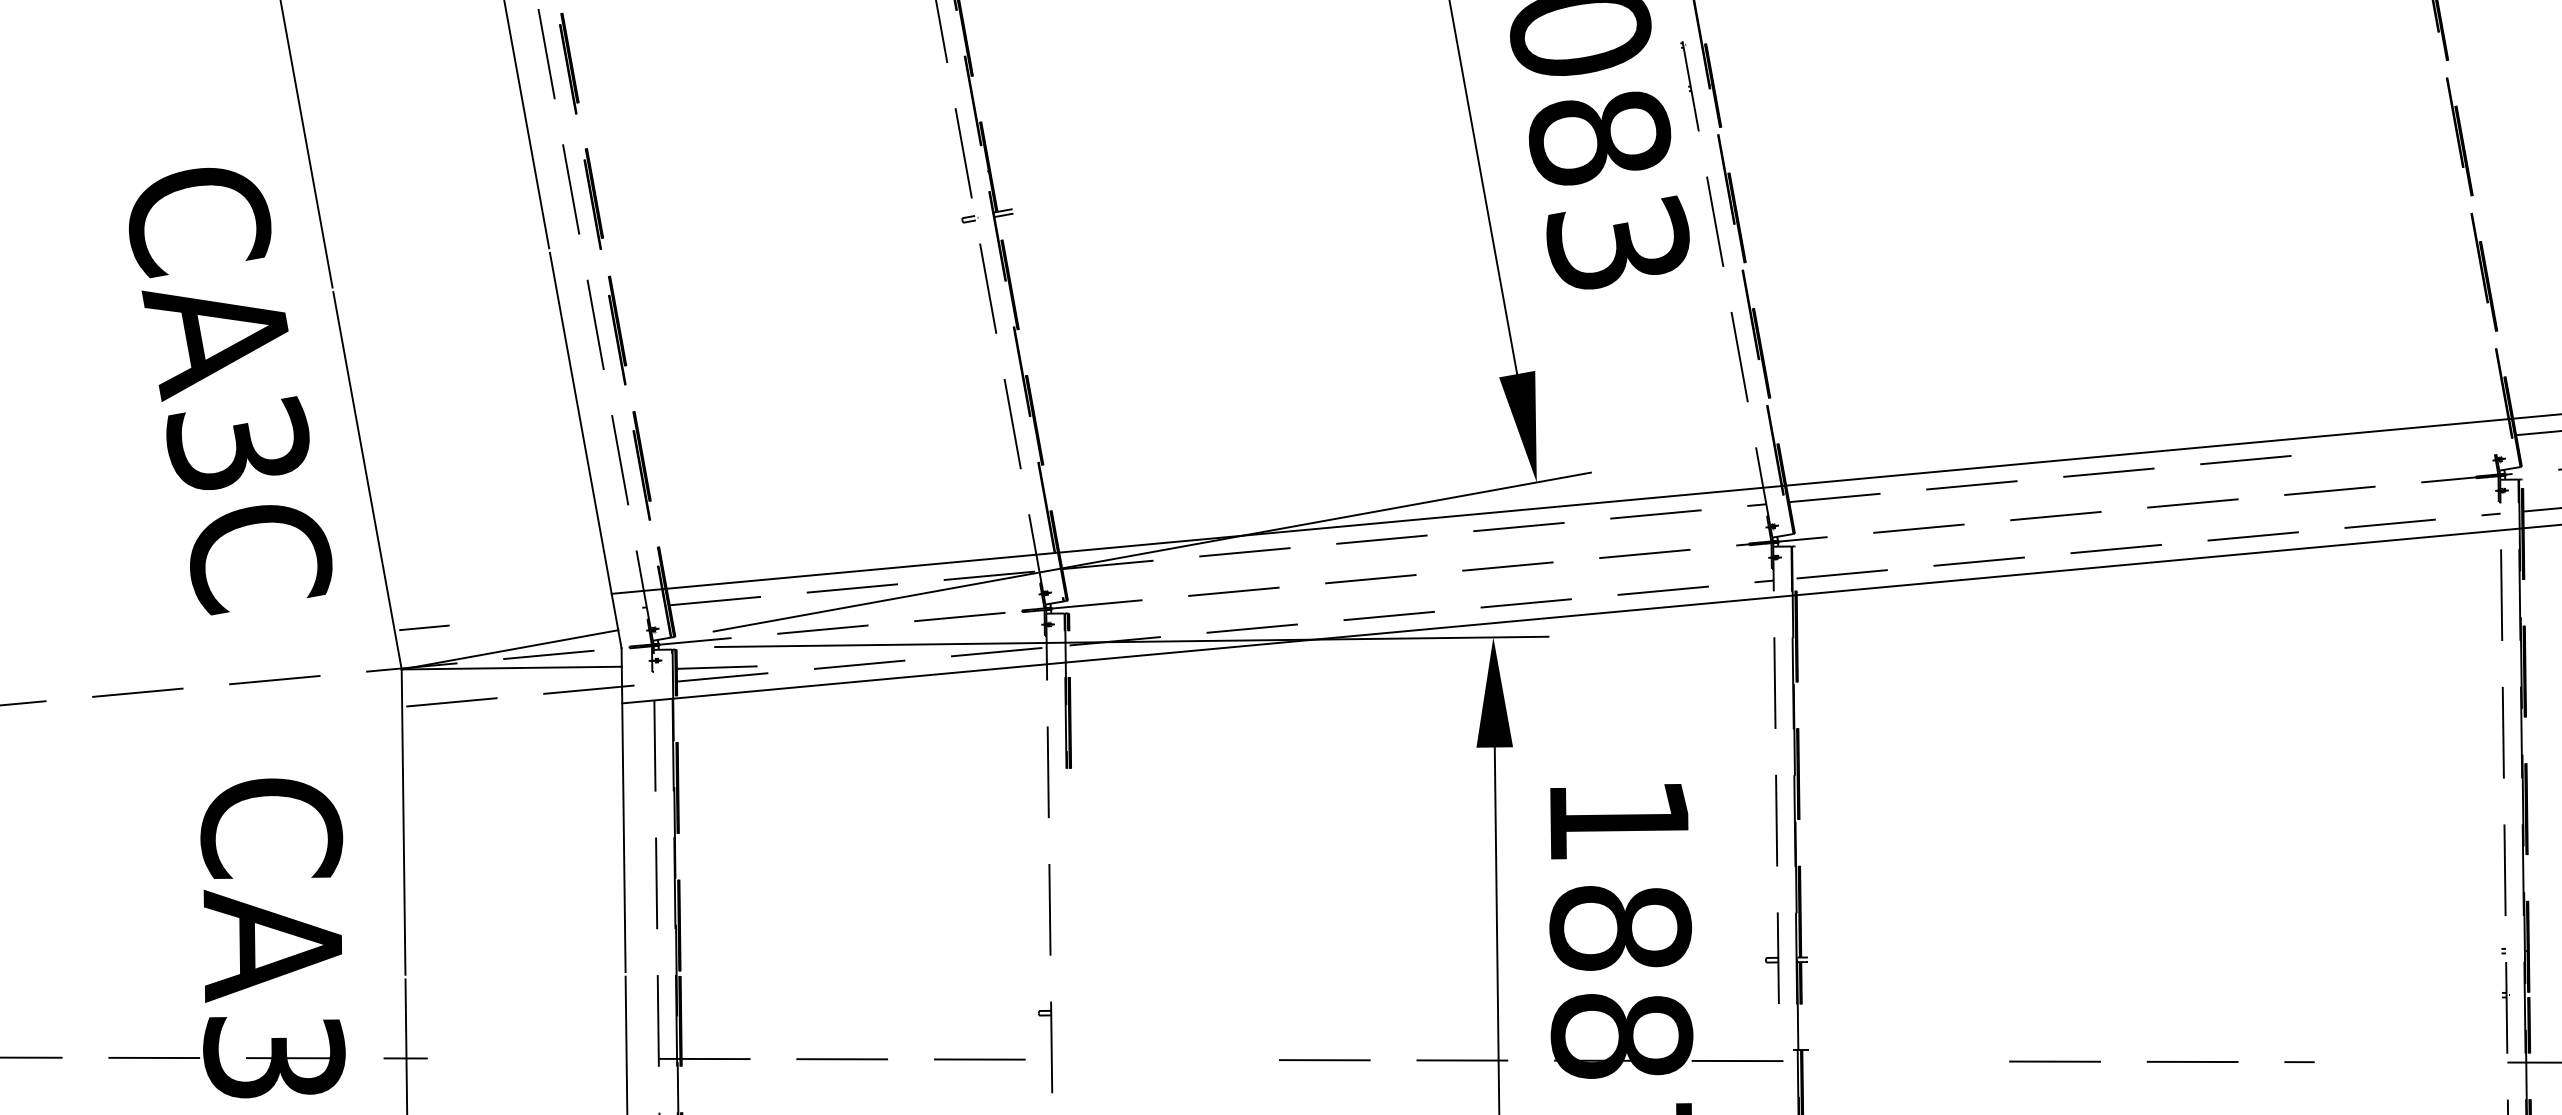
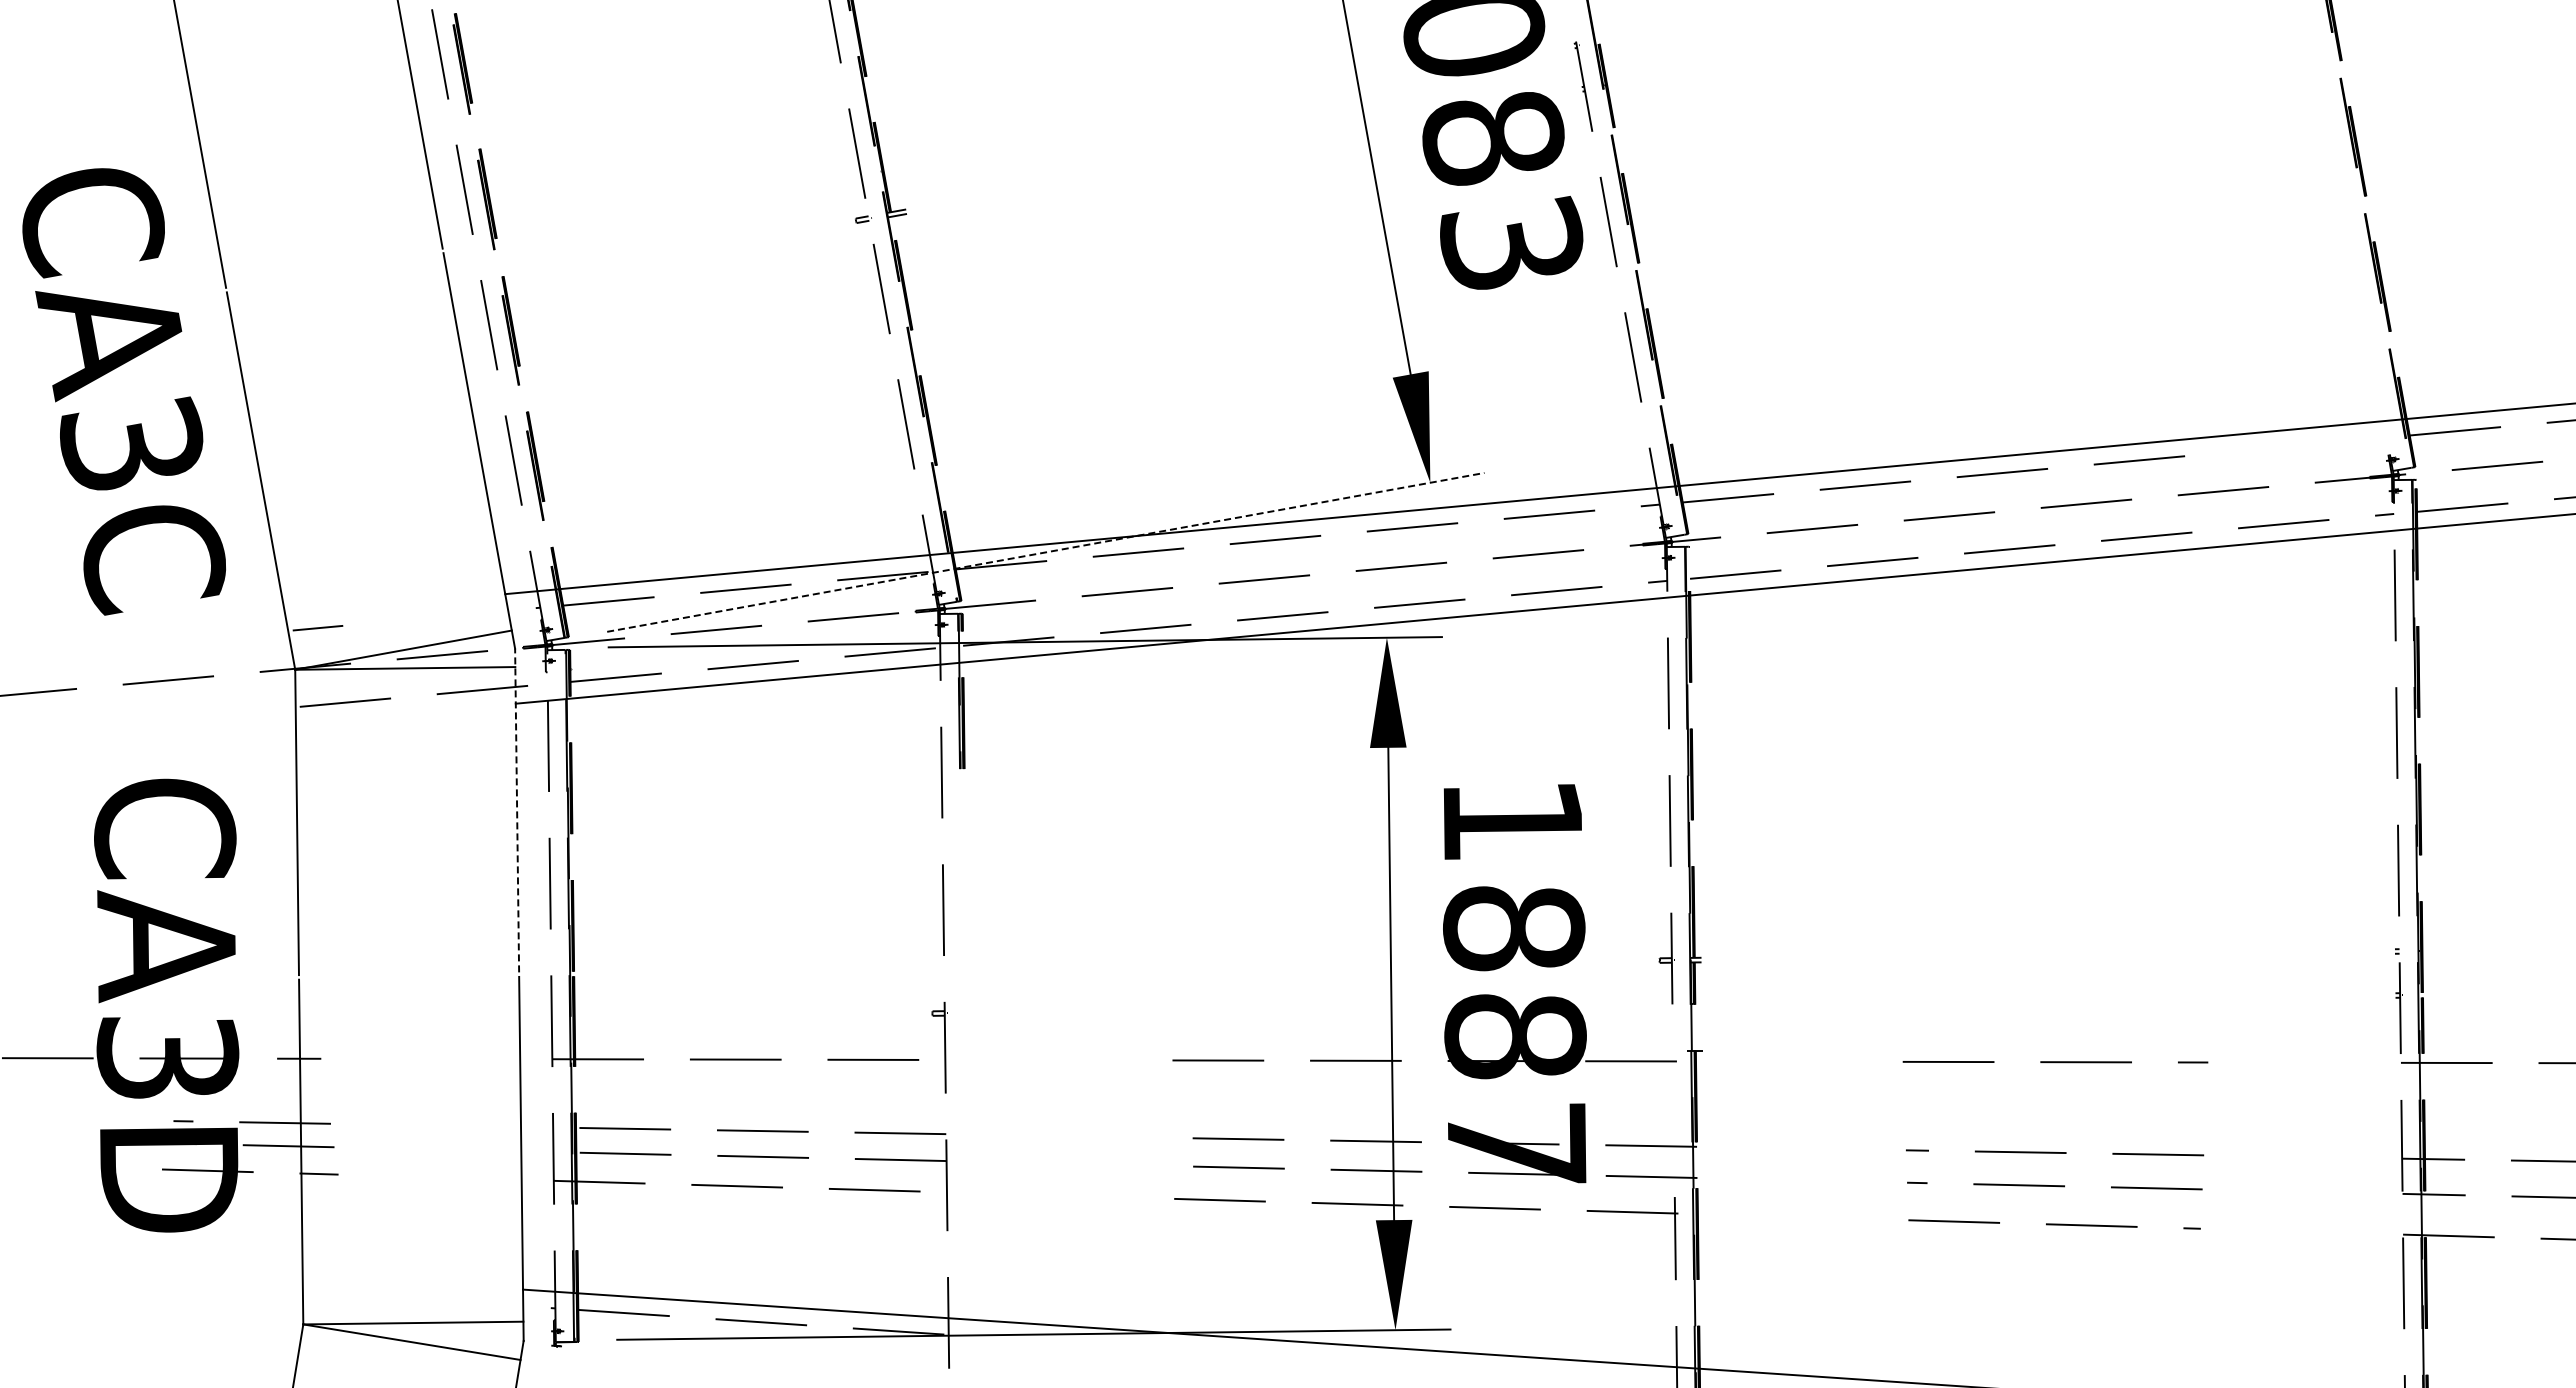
line: (1151, 552) -> (1045, 552), solid -> dashed
line: (716, 667) -> (610, 667), removed
line: (623, 810) -> (517, 810), solid -> dashed

